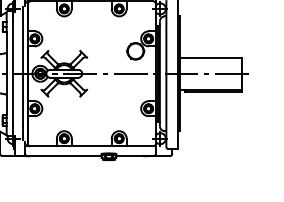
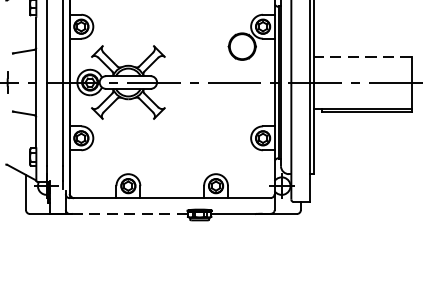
line: (211, 57) -> (363, 56), solid -> dashed
line: (65, 156) -> (130, 214), solid -> dashed

